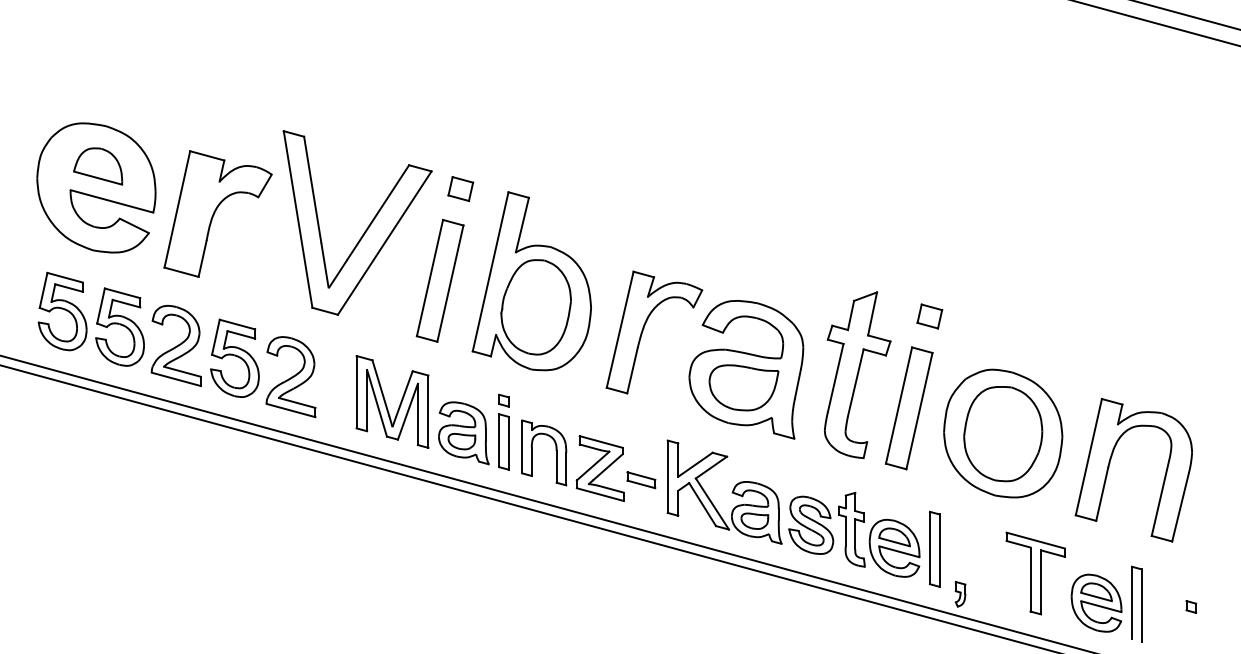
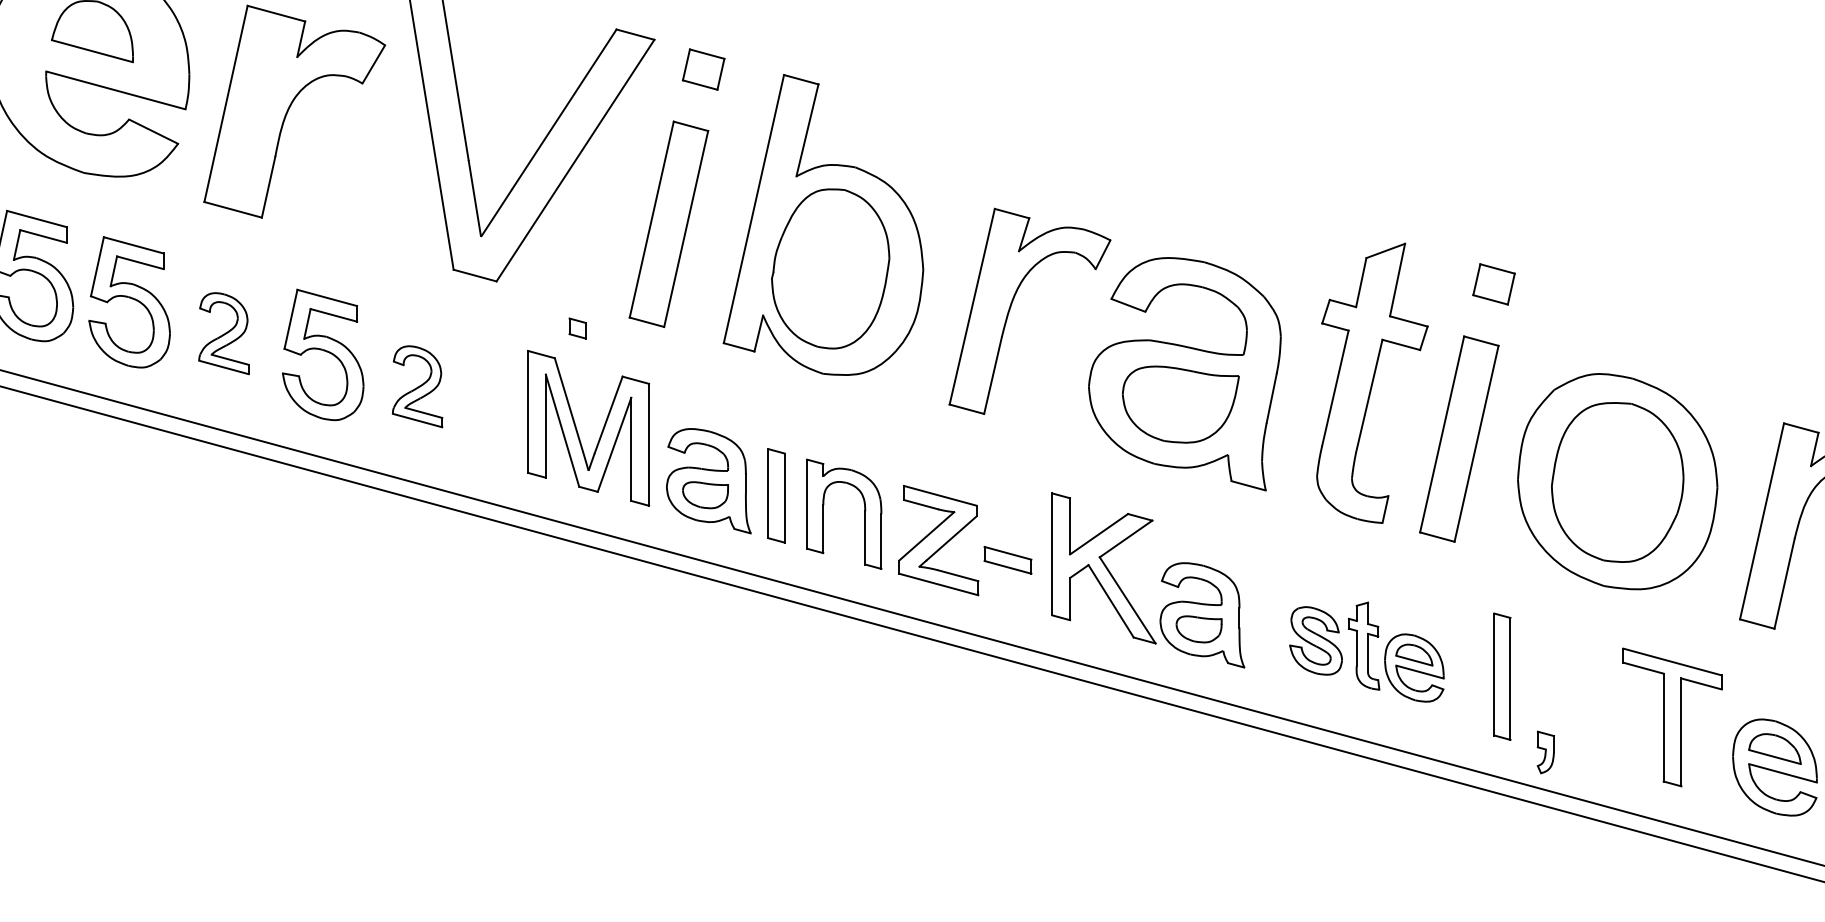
part: (175, 345) -> (222, 333), size x0.6
part: (290, 377) -> (416, 387), size x0.6
part: (503, 400) -> (576, 328), moved
part: (854, 534) -> (1367, 651), size x0.7

